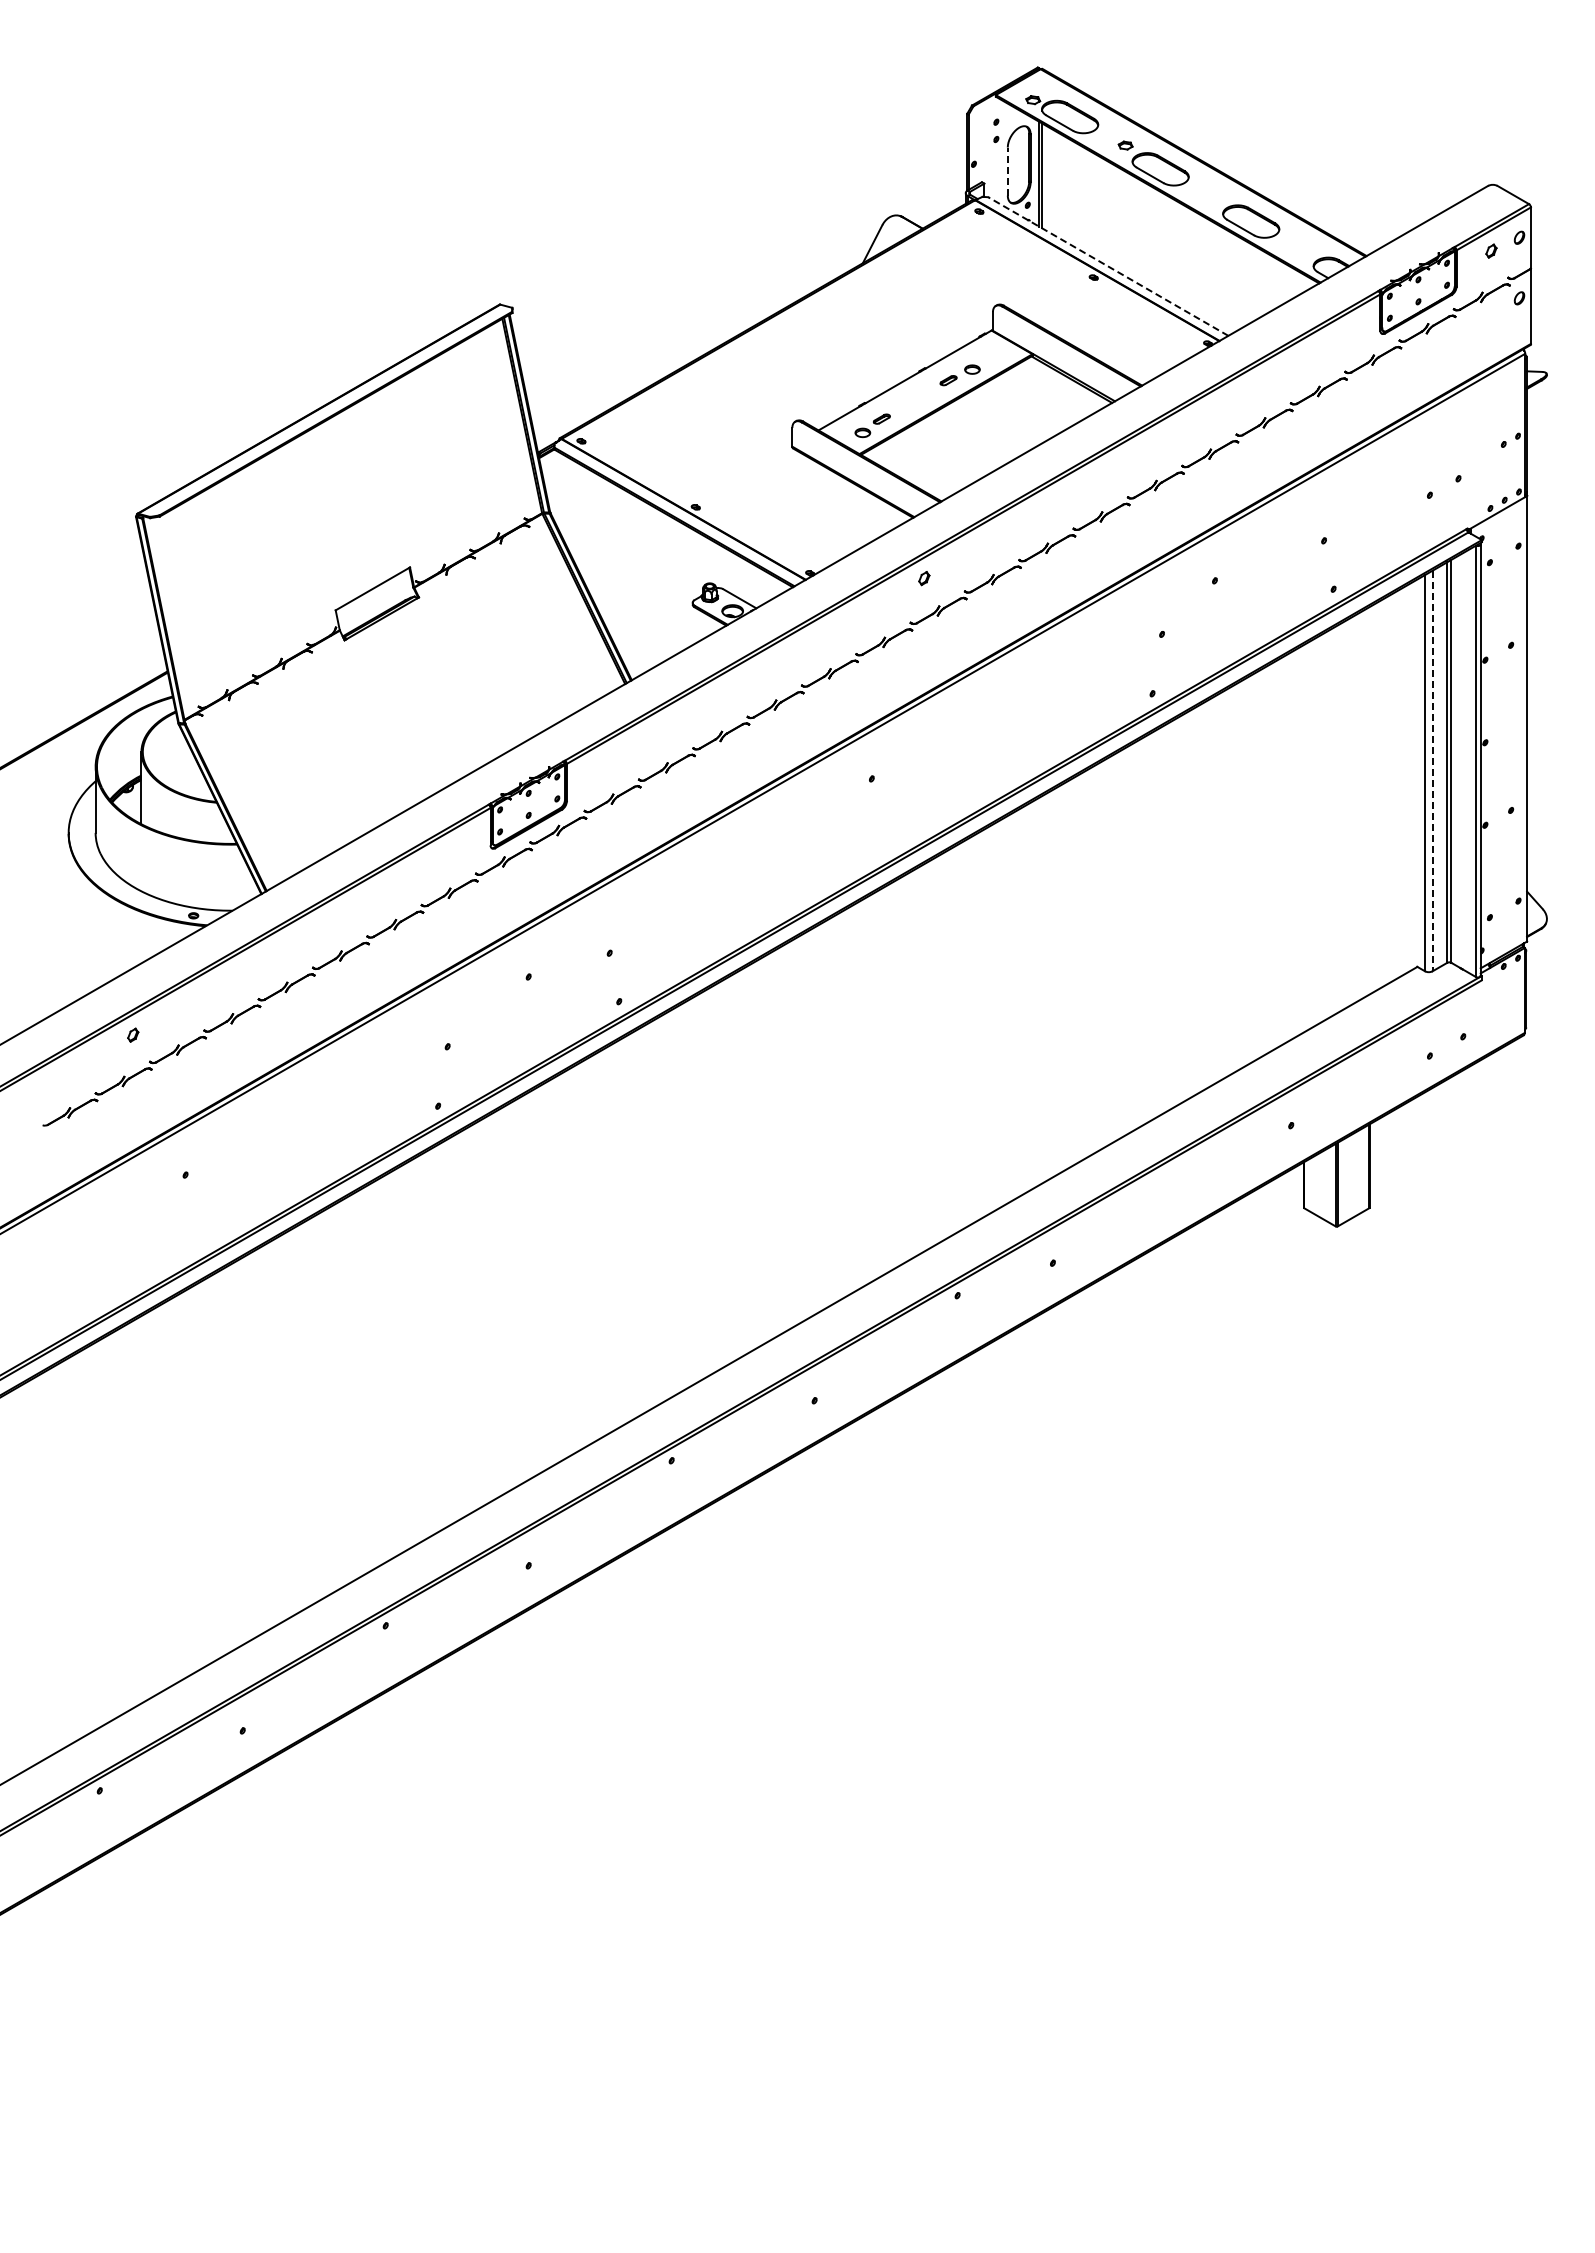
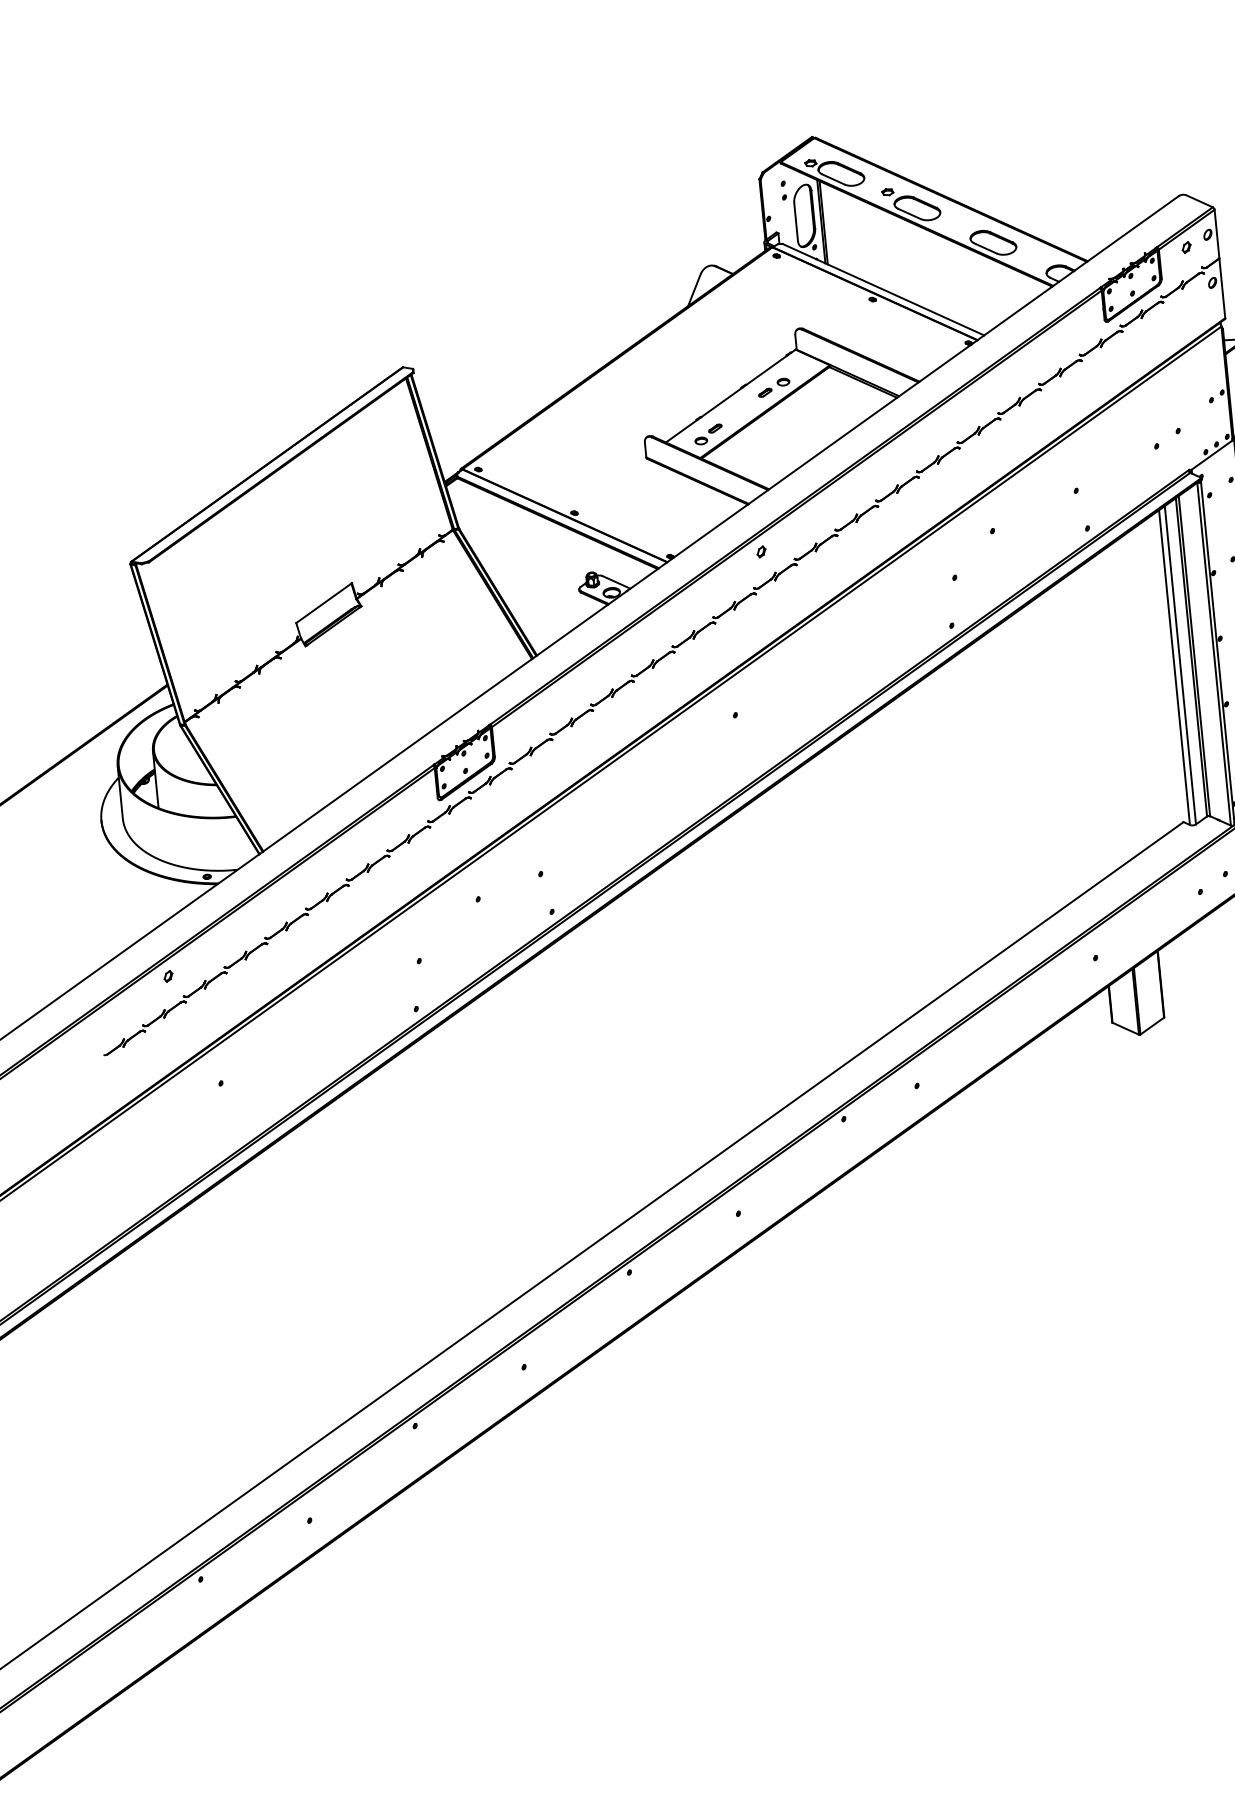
line: (1007, 171) -> (795, 222), dashed -> solid
line: (1108, 266) -> (883, 289), dashed -> solid
line: (1432, 771) -> (1180, 665), dashed -> solid

